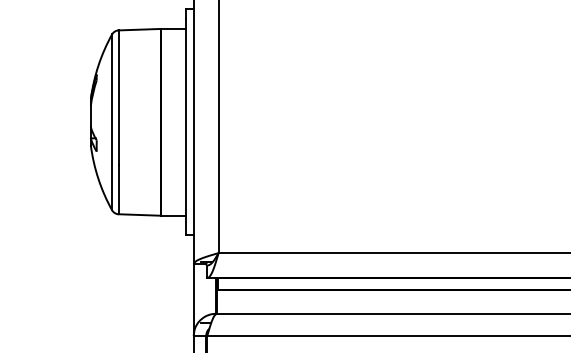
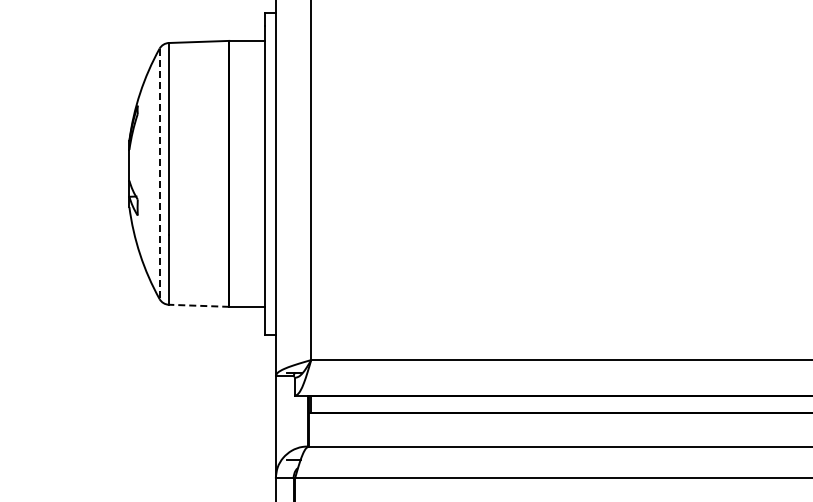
line: (112, 122) -> (159, 174), solid -> dashed
line: (139, 214) -> (198, 305), solid -> dashed

